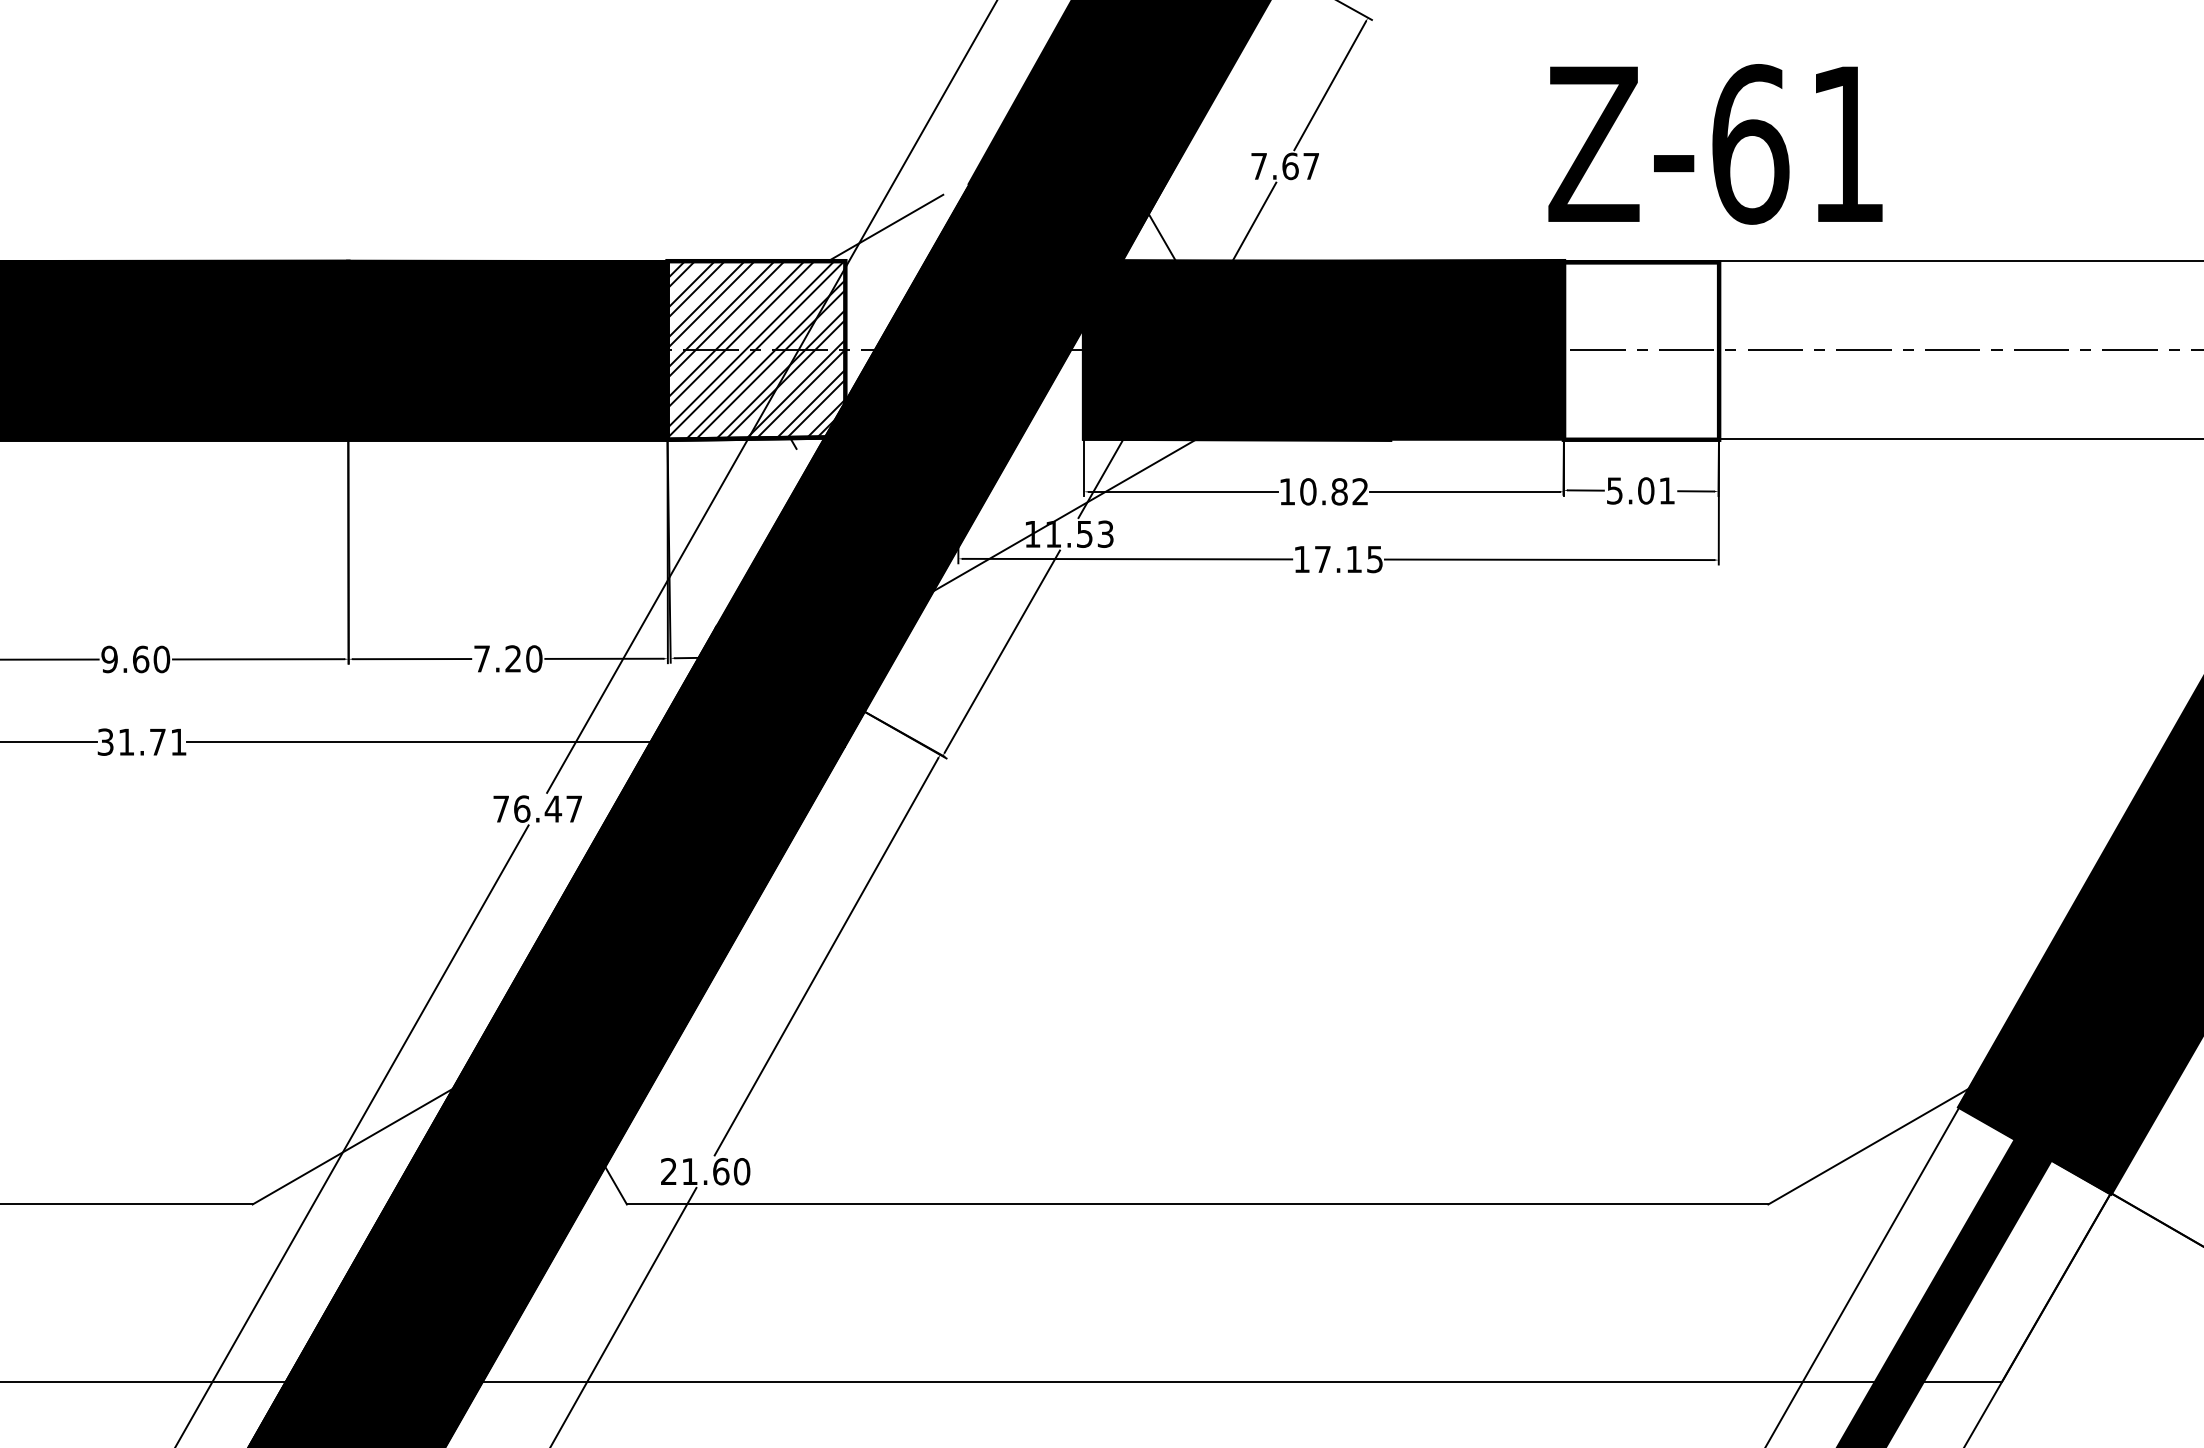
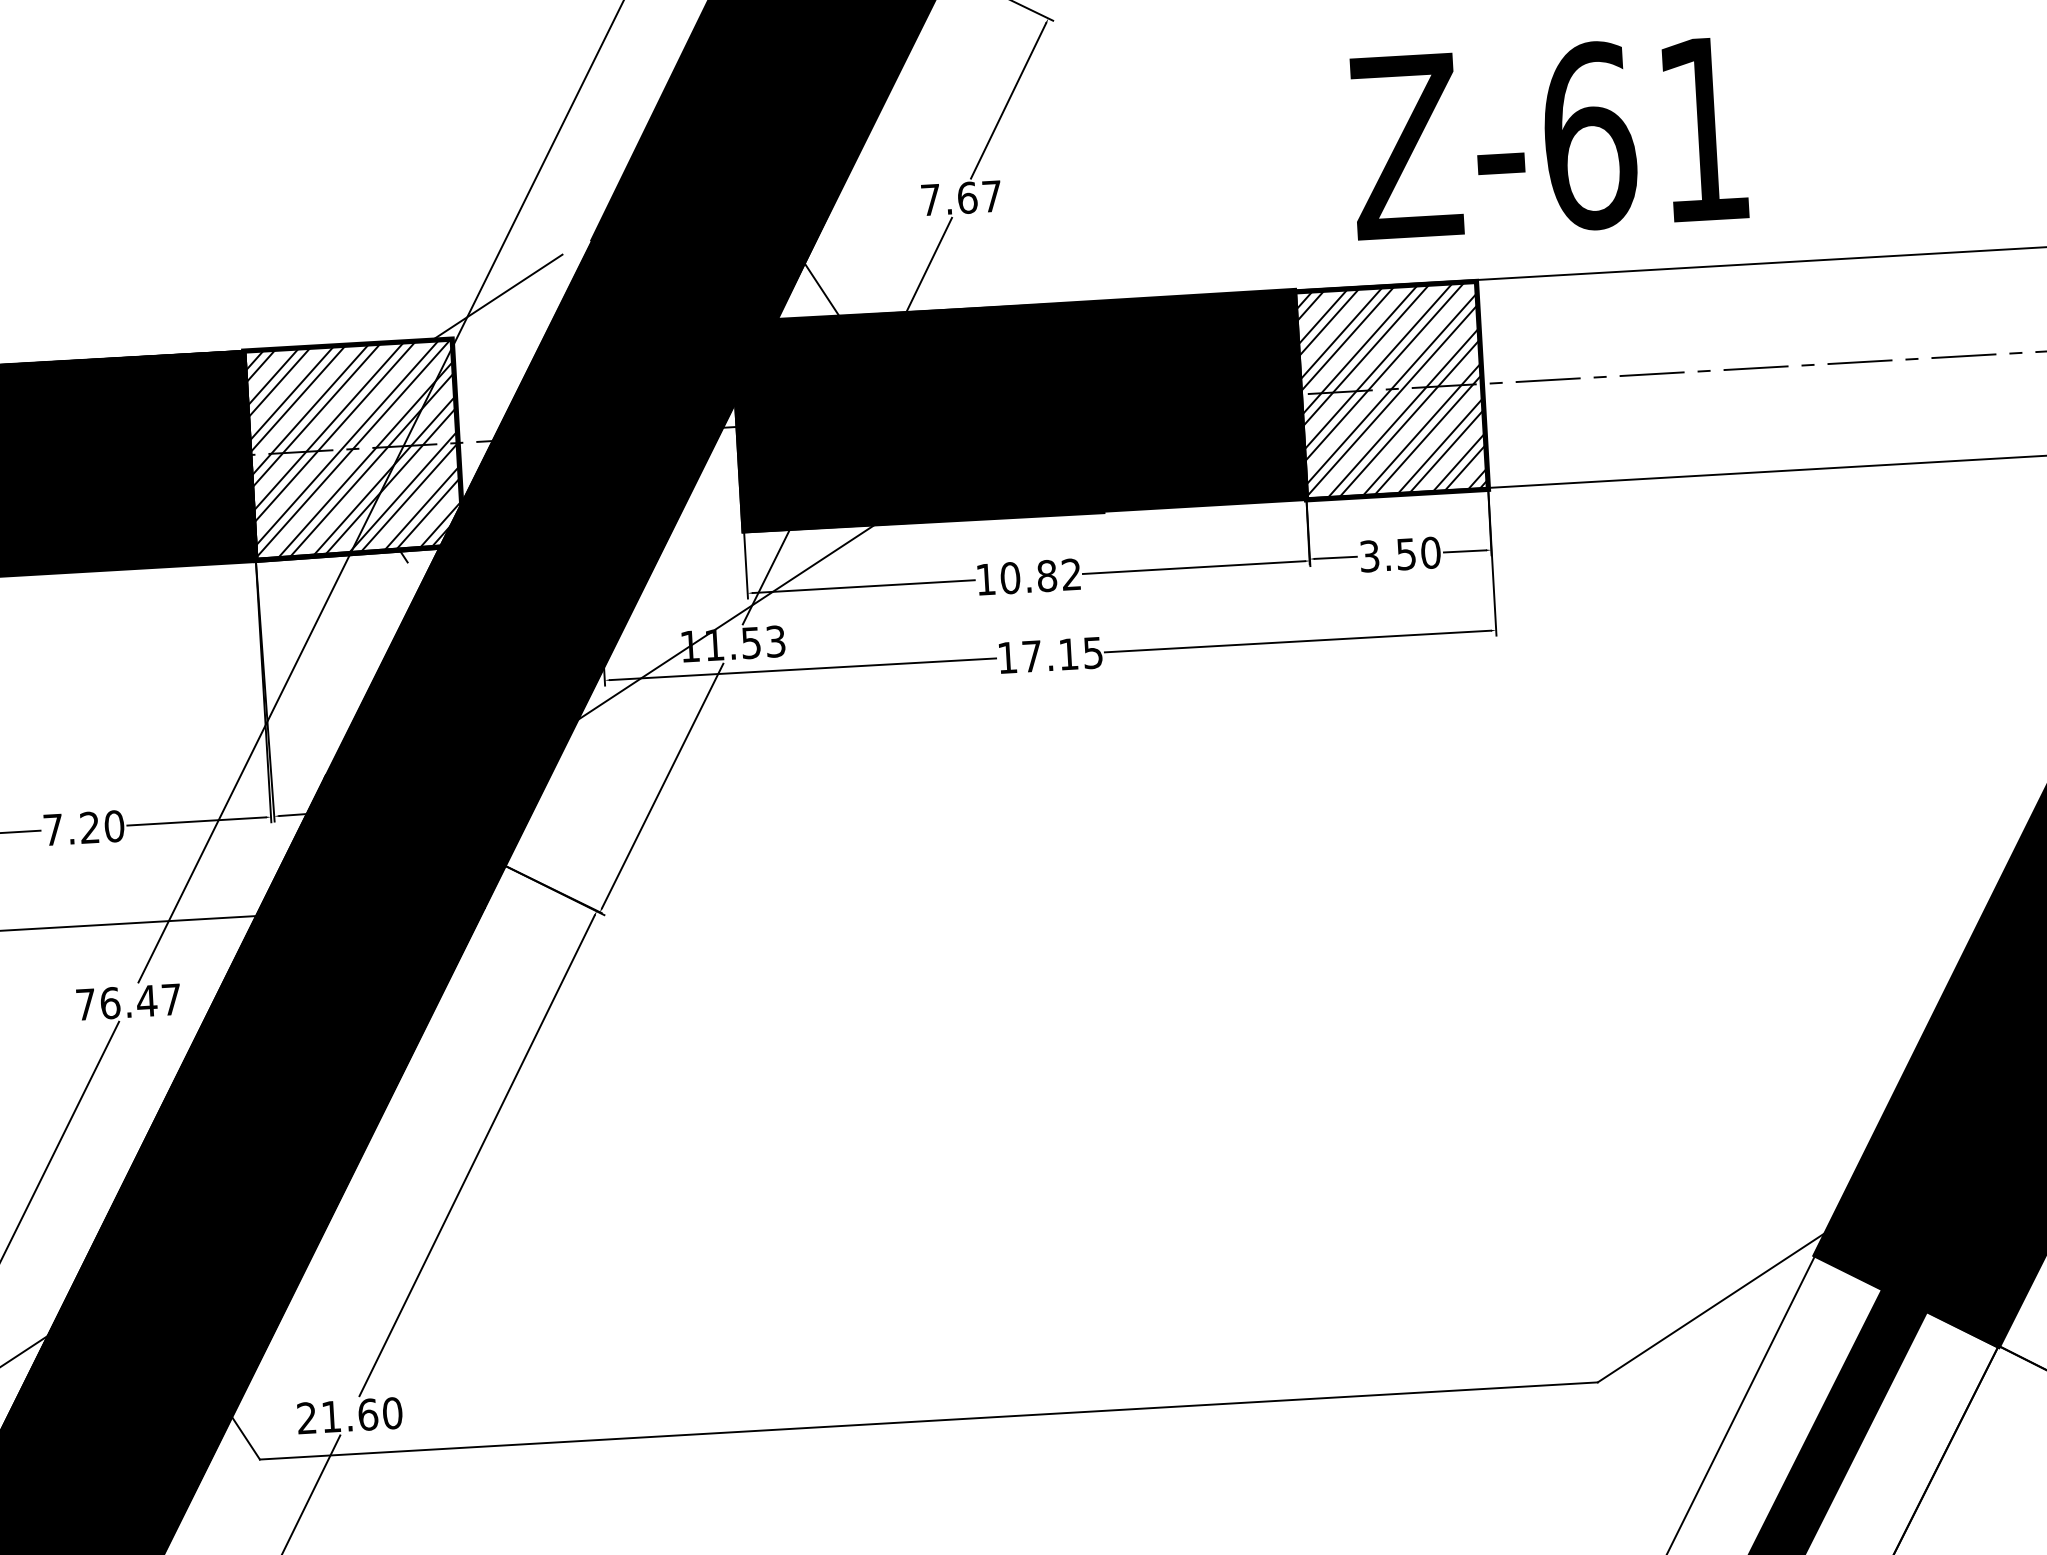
text: (1715, 144) -> (1548, 138), moved
hatch: (1641, 350) -> (1391, 389), added
text: (1641, 490) -> (1400, 554), 5.01 -> 3.50

